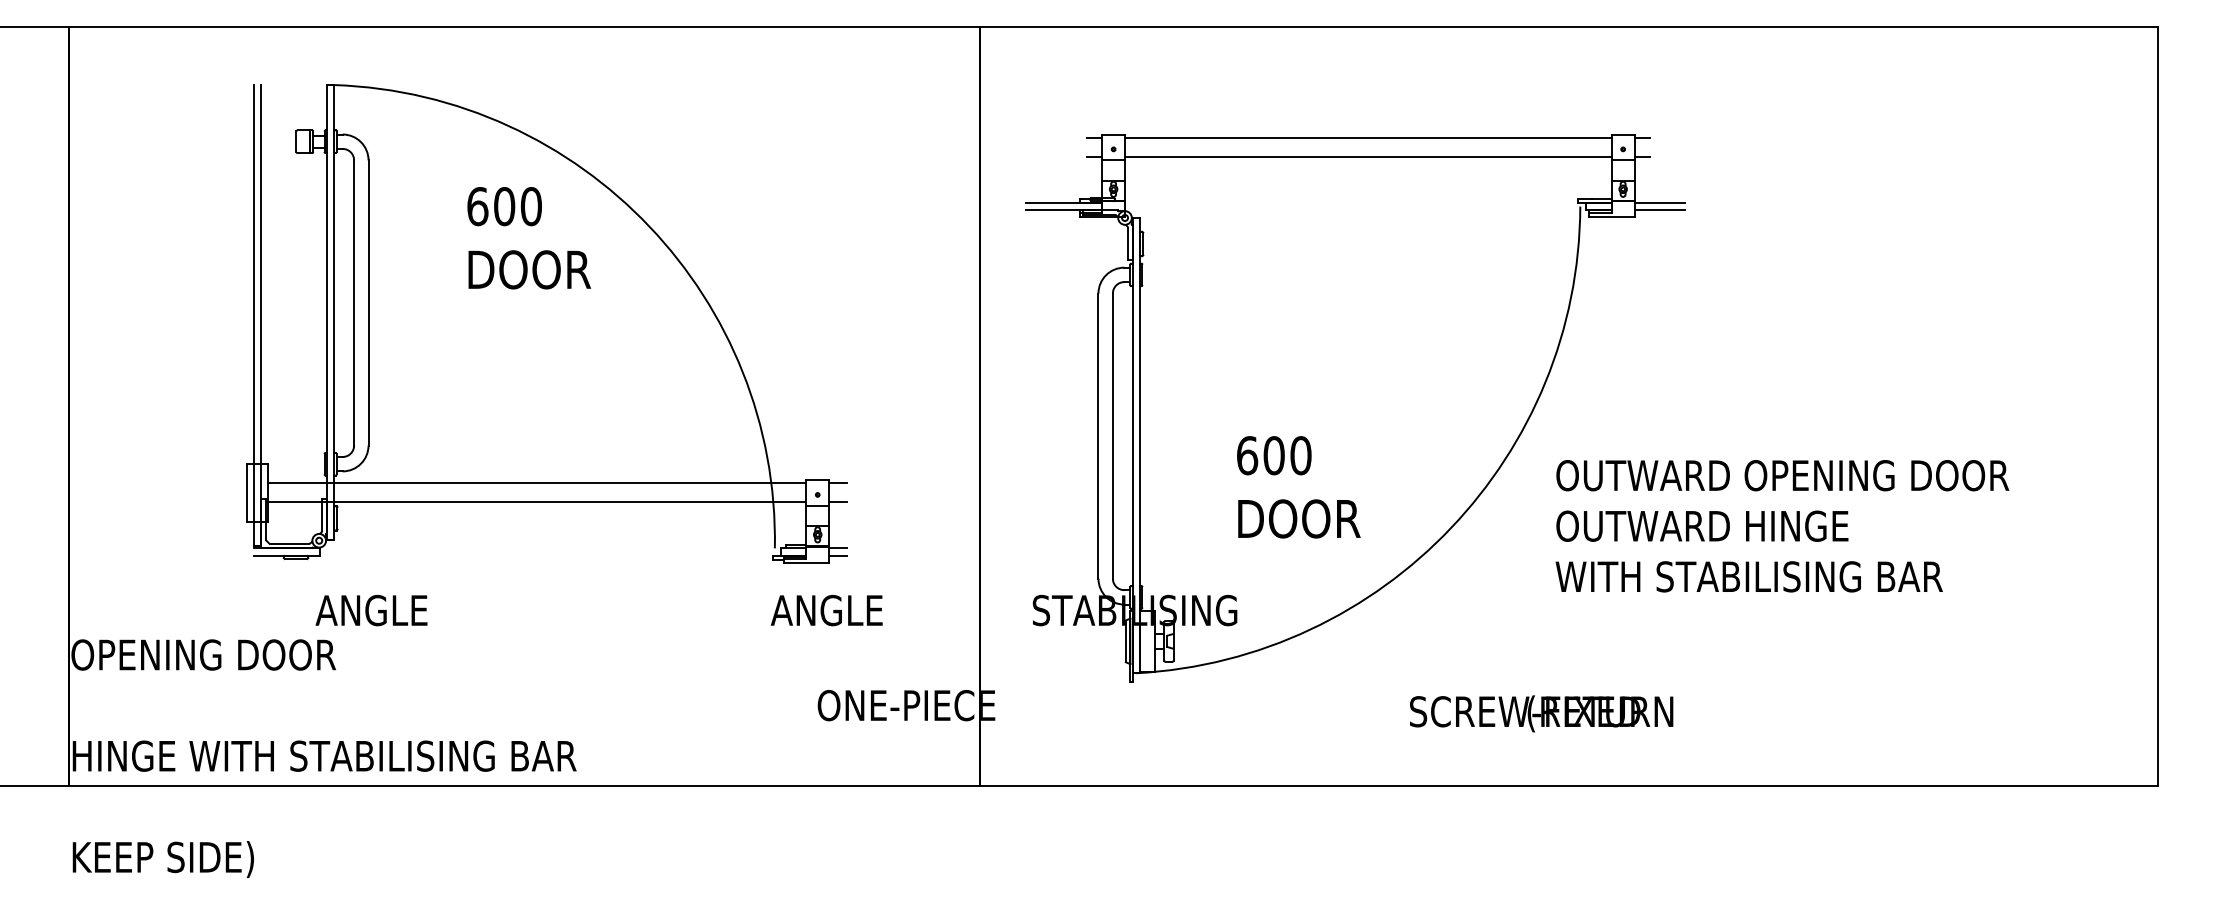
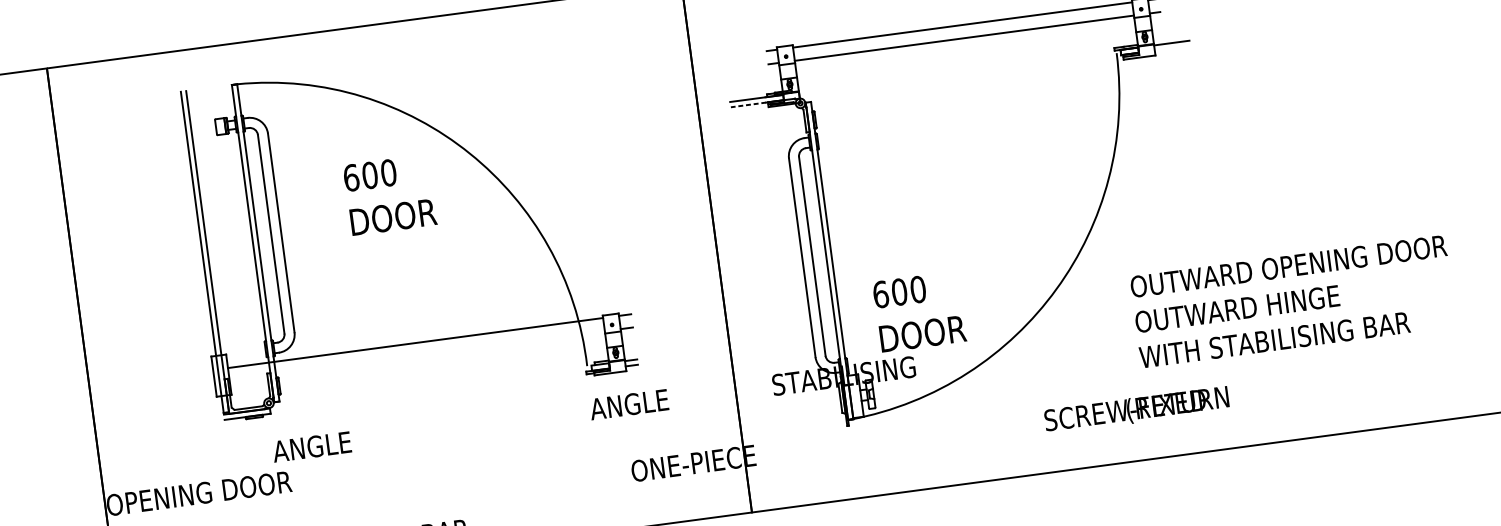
line: (1051, 210) -> (748, 105), solid -> dashed
line: (1659, 210) -> (1172, 48), removed
text: (529, 238) -> (390, 195), moved
text: (1298, 487) -> (919, 312), moved
line: (537, 502) -> (417, 356), removed
text: (1782, 526) -> (1293, 301), moved

